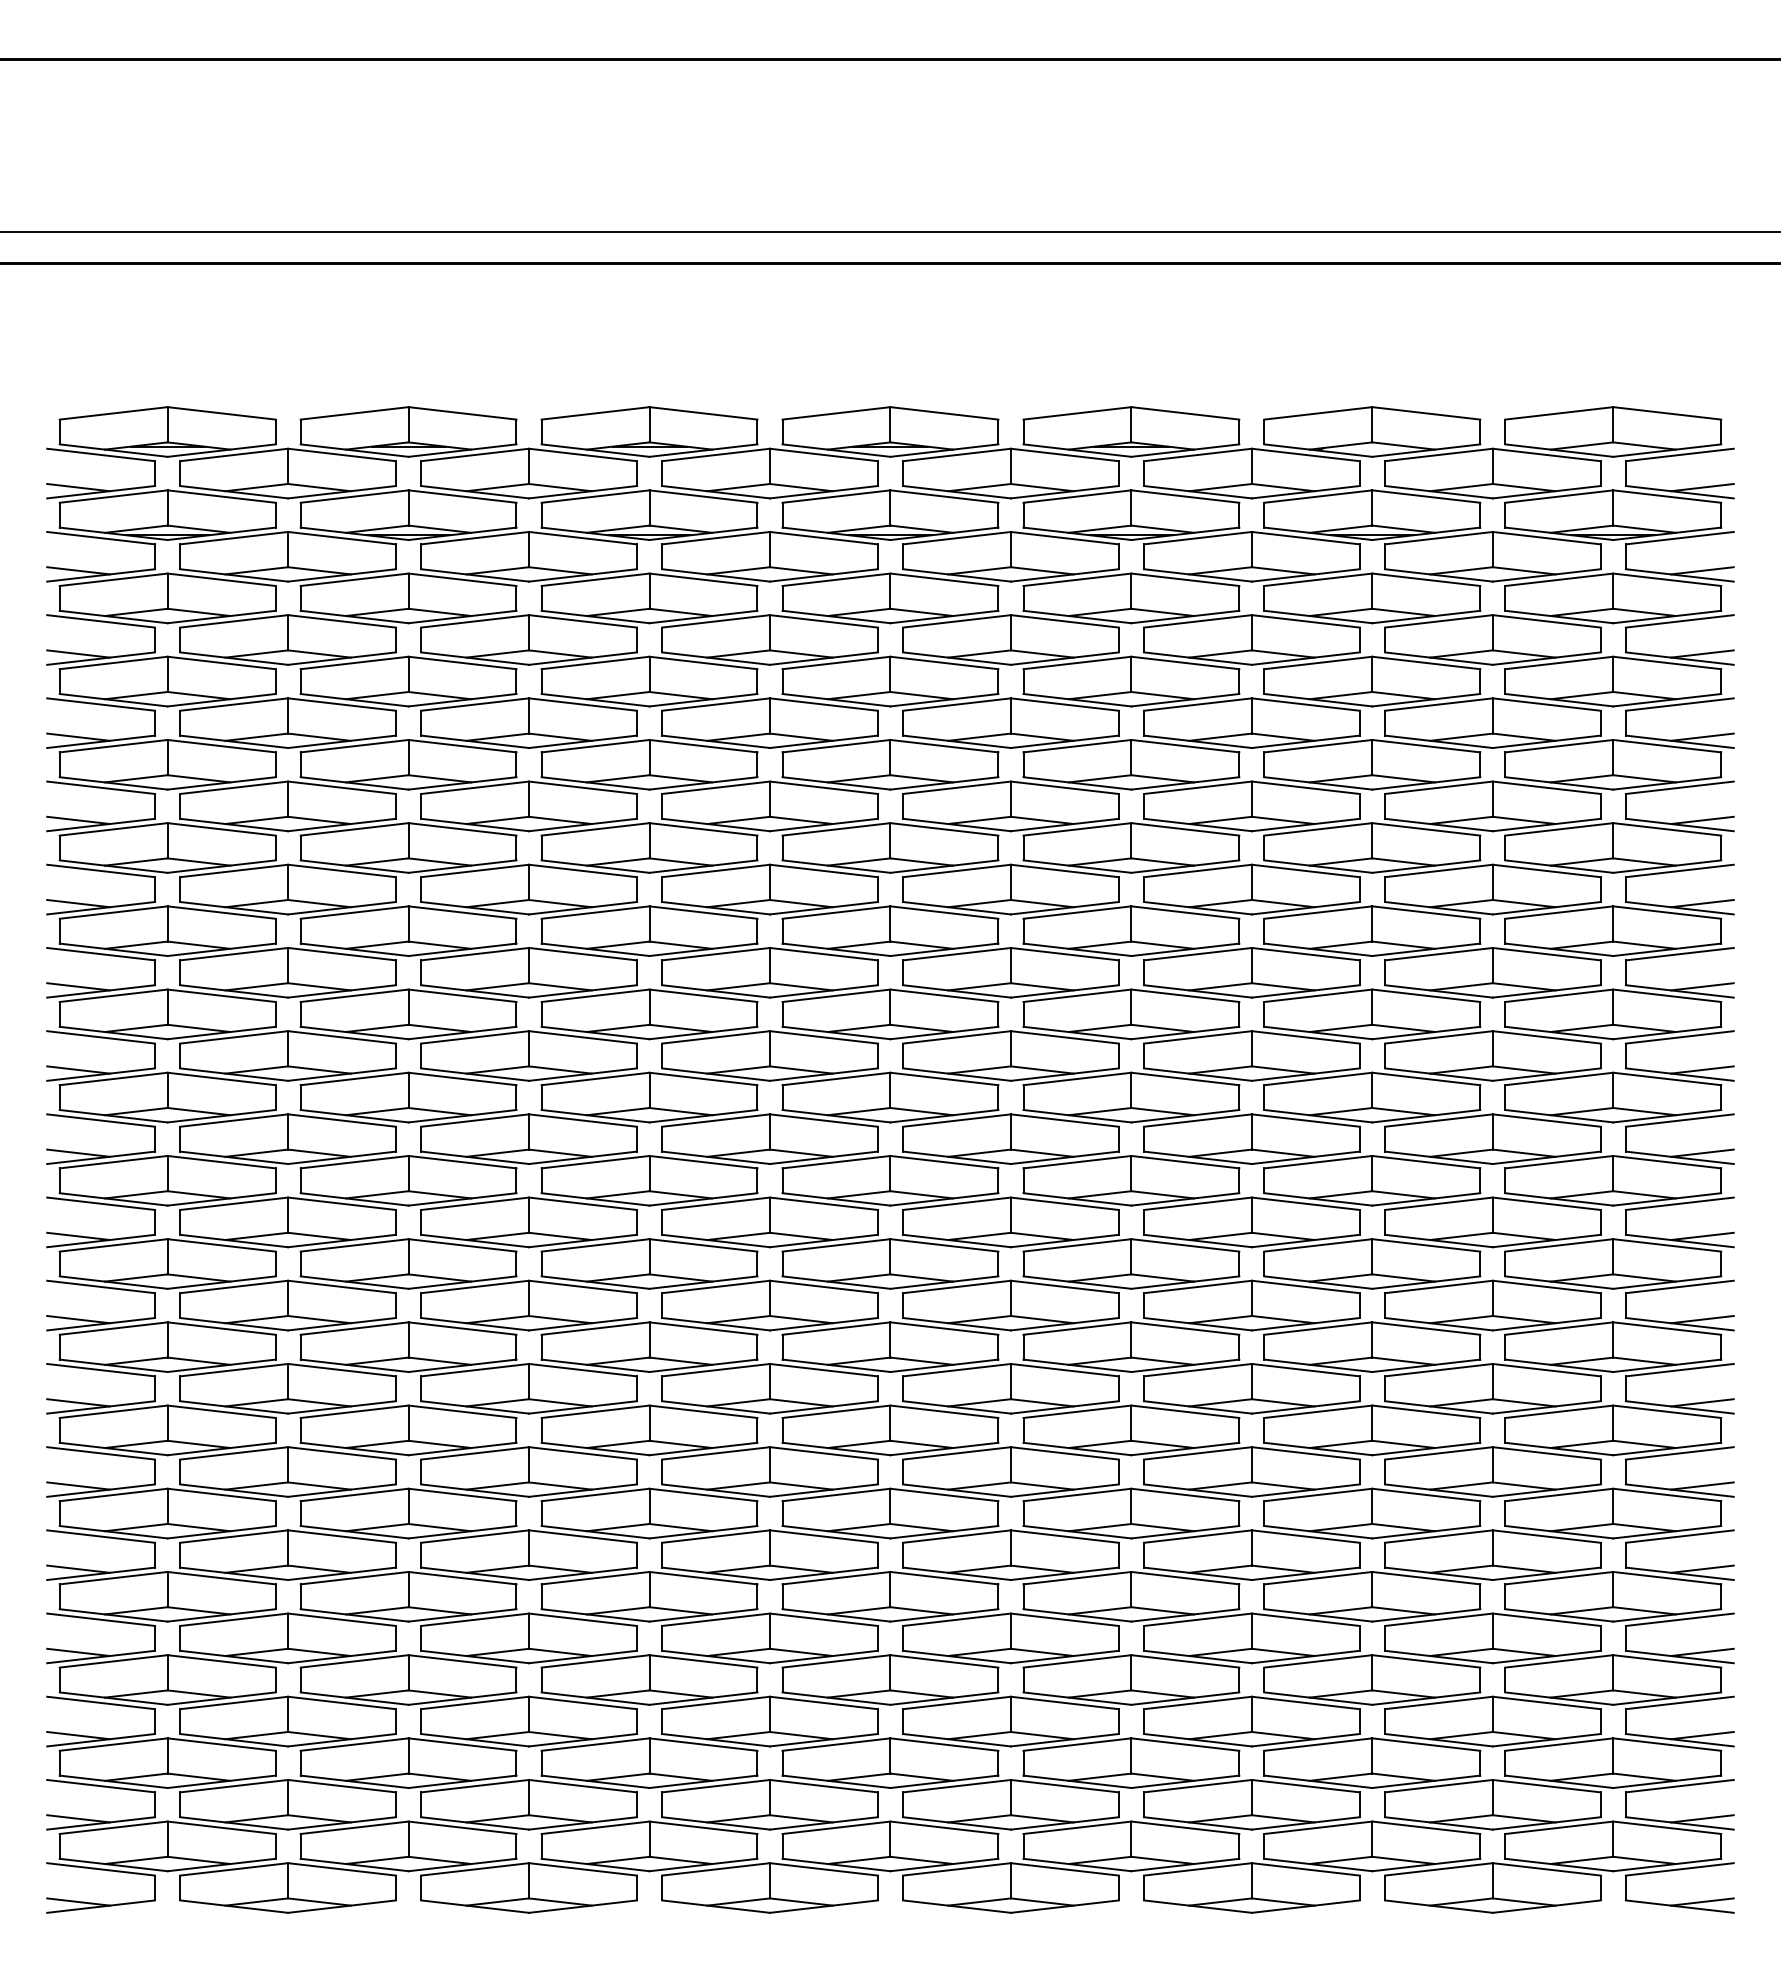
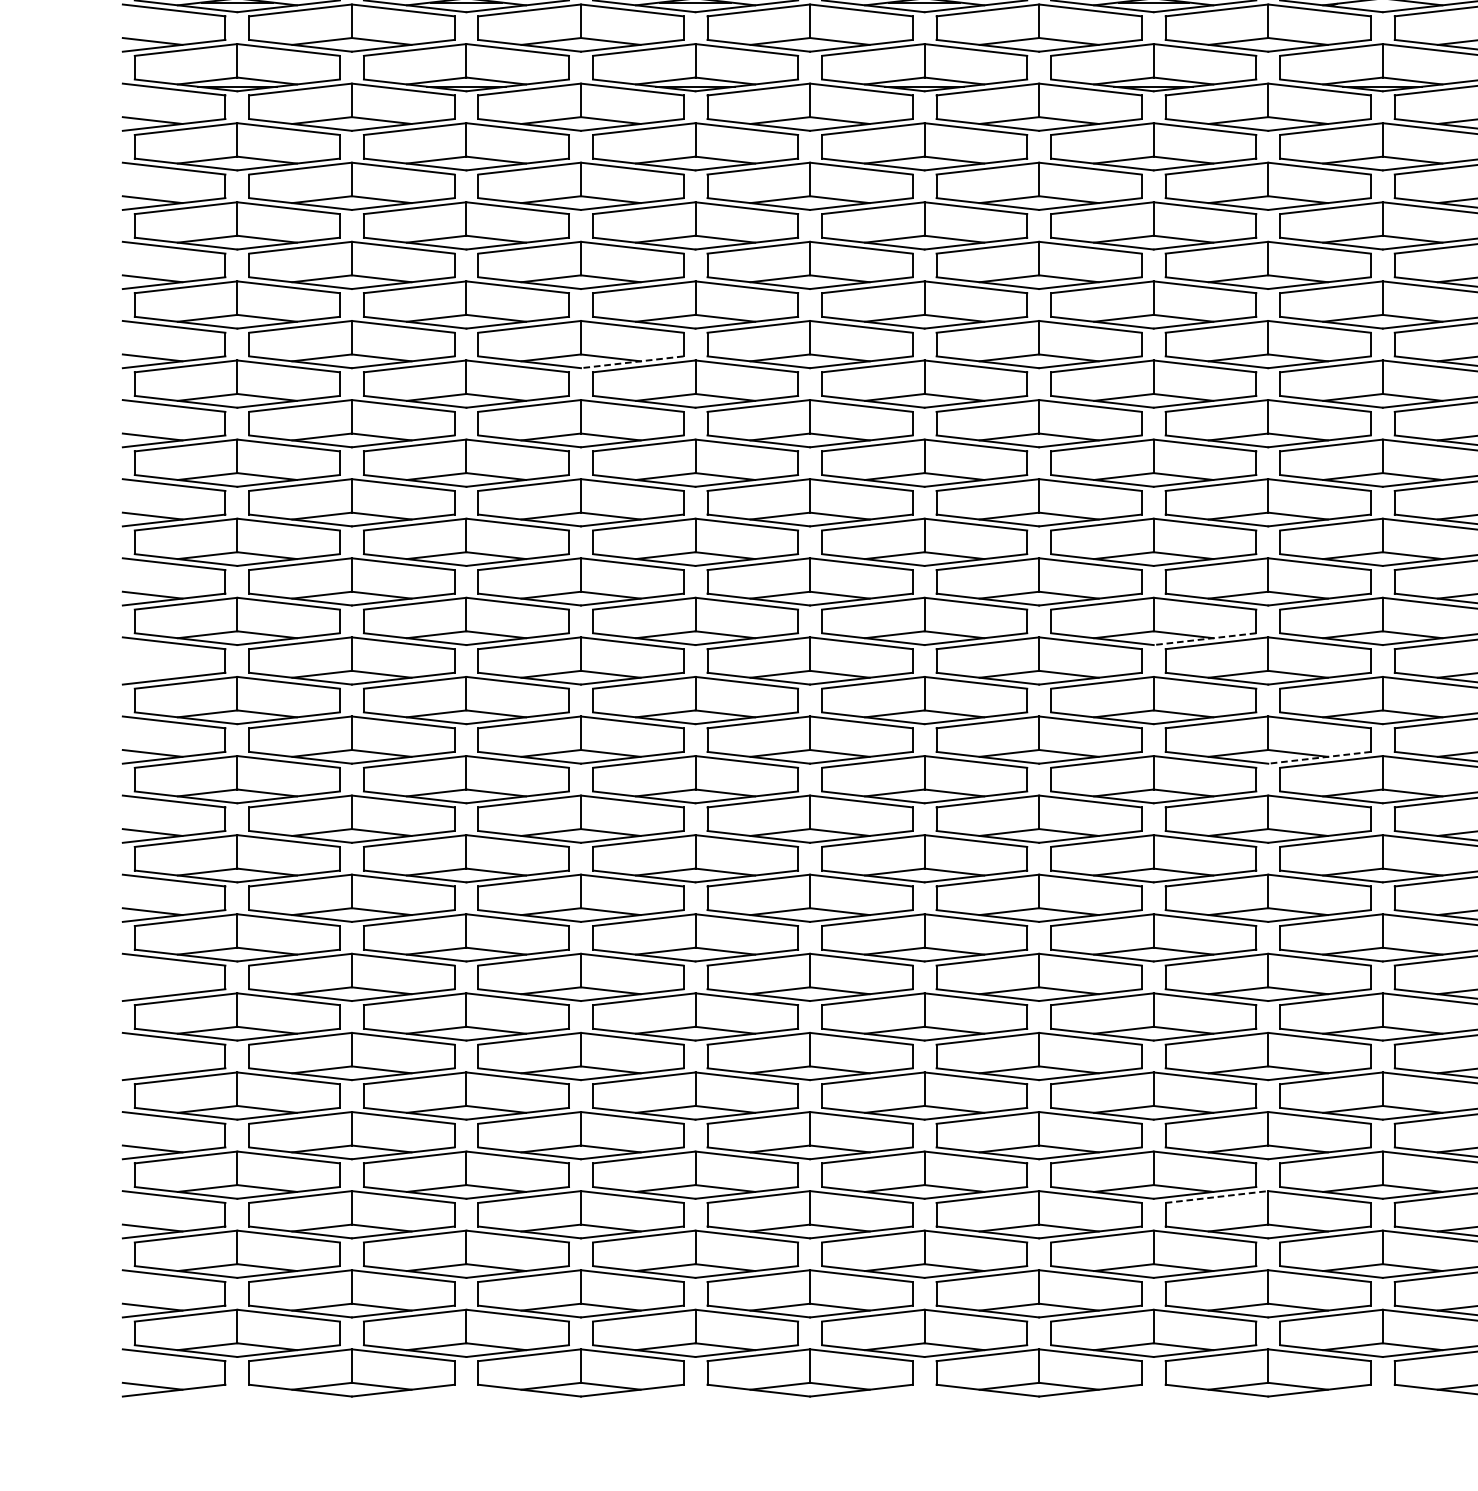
line: (582, 825) -> (631, 362), solid -> dashed
line: (1184, 1116) -> (1204, 639), solid -> dashed
line: (78, 1152) -> (152, 673), removed
line: (1305, 1241) -> (1319, 758), solid -> dashed
line: (78, 1485) -> (152, 990), removed
line: (78, 1568) -> (152, 1069), removed
line: (1198, 1702) -> (1217, 1196), solid -> dashed

